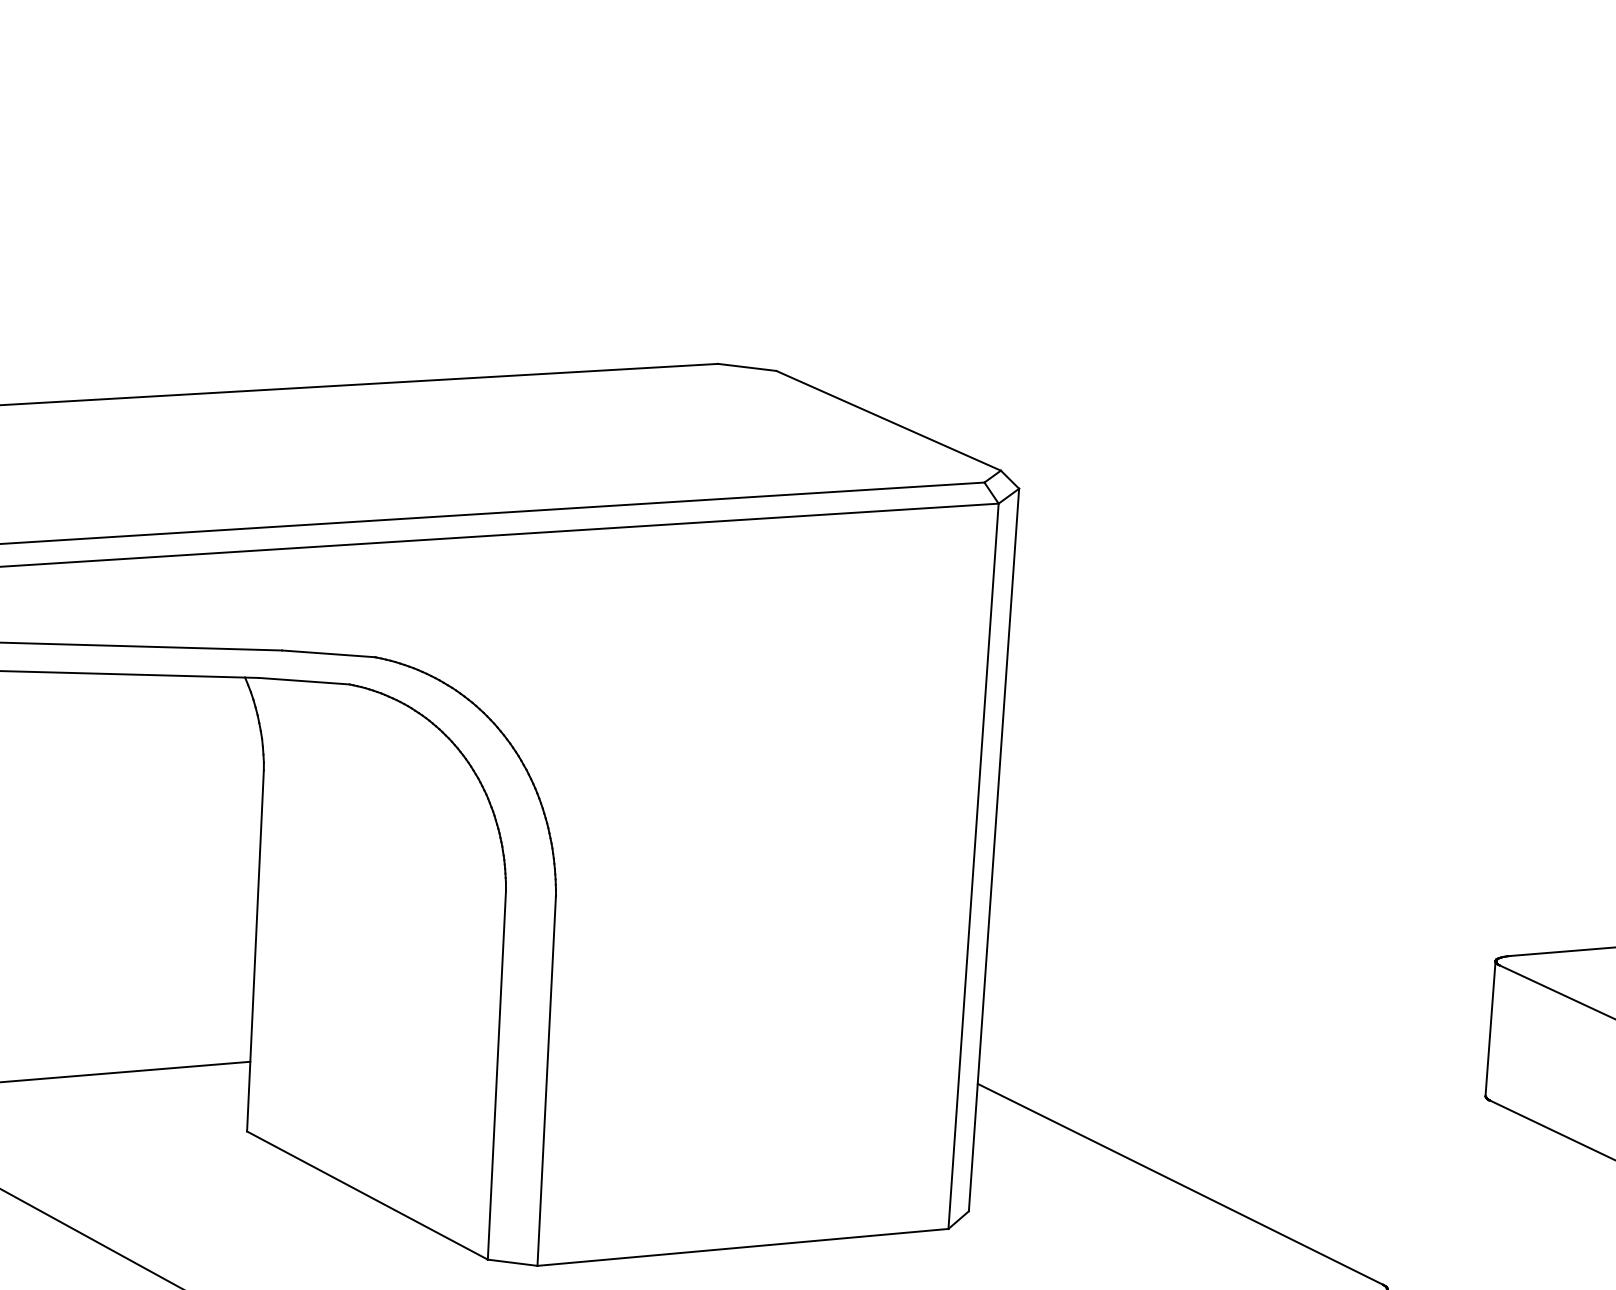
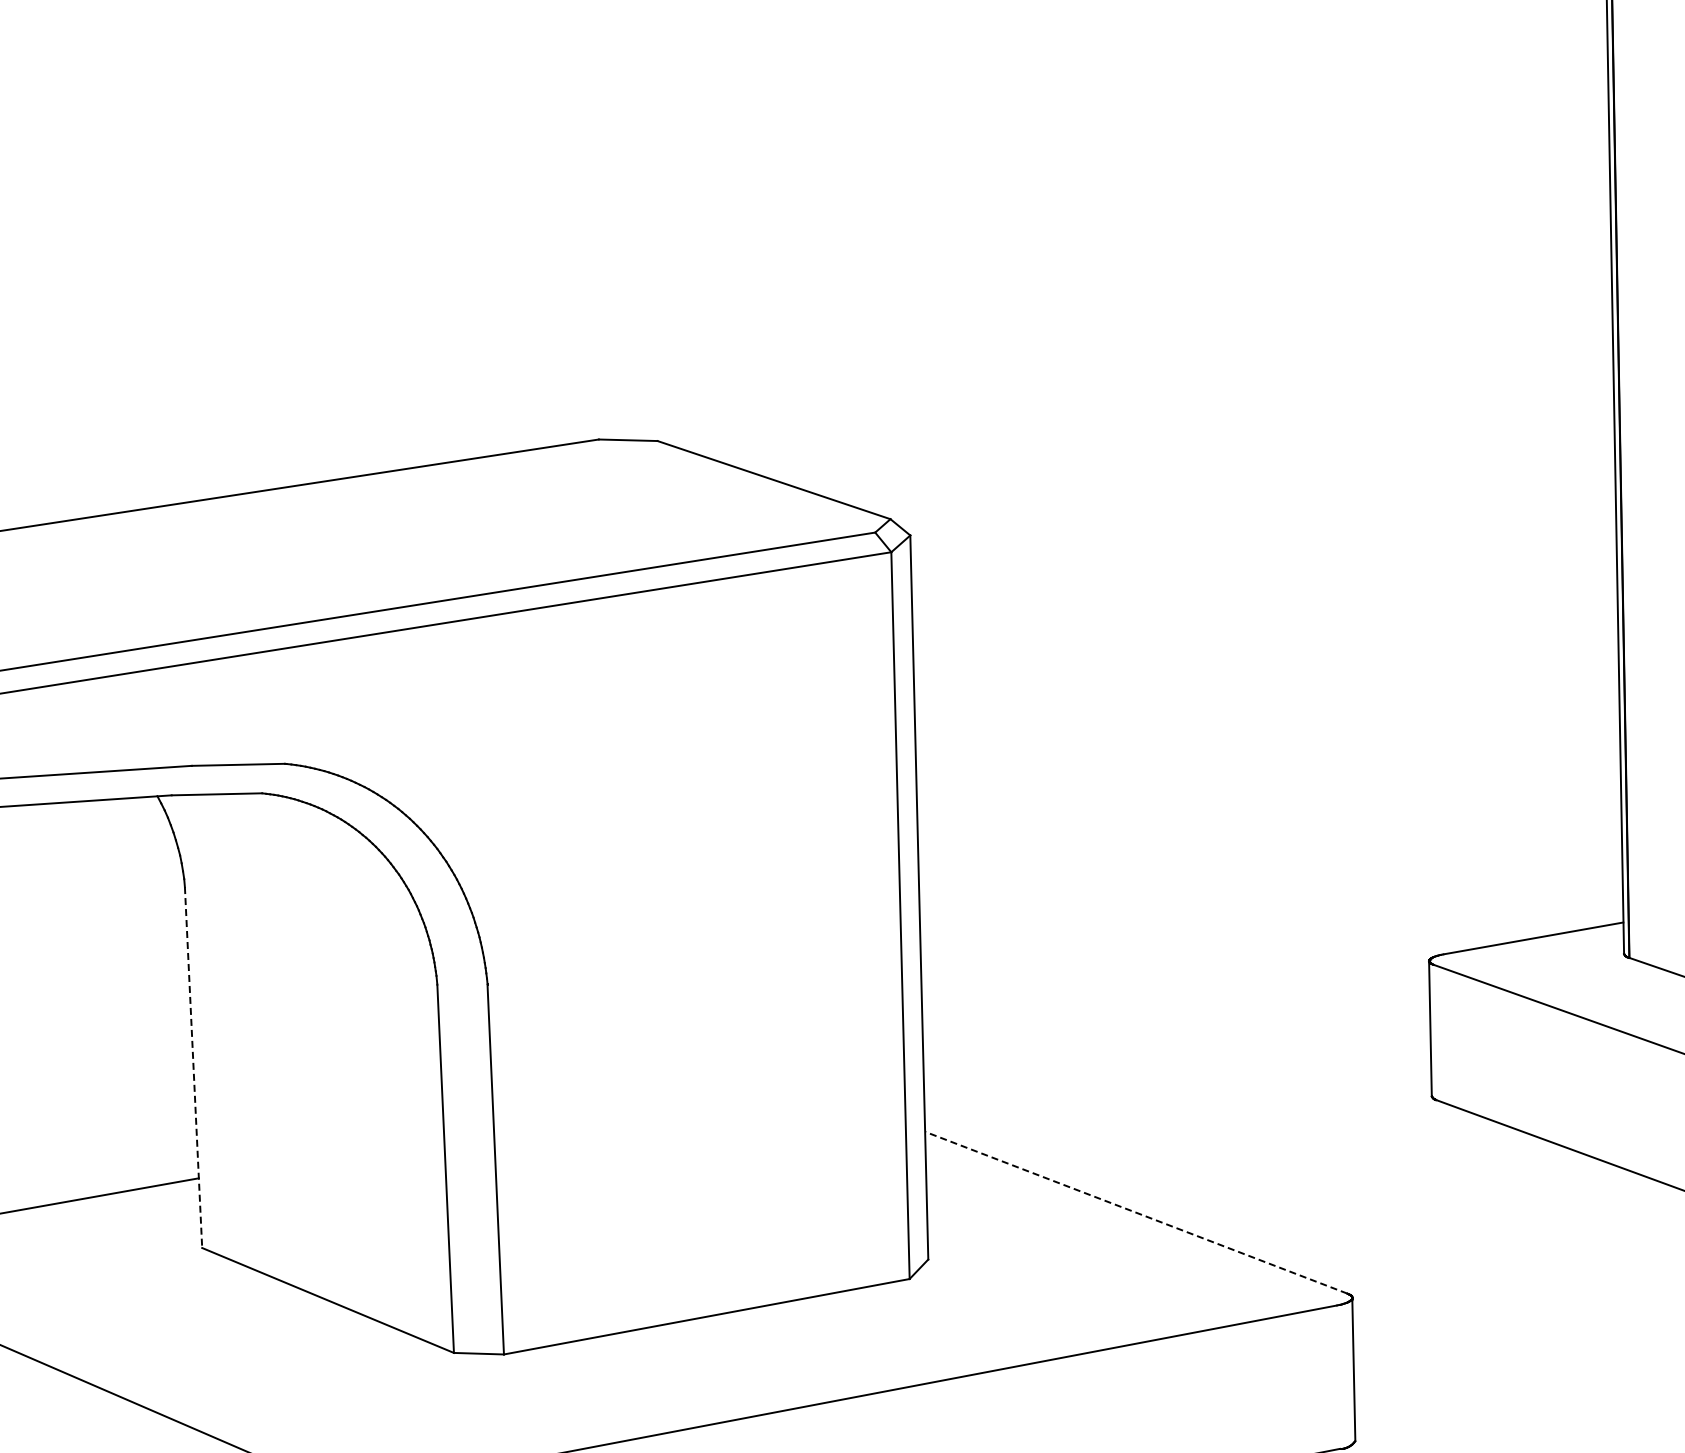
line: (255, 950) -> (193, 1067), solid -> dashed
line: (1179, 1183) -> (1135, 1212), solid -> dashed

